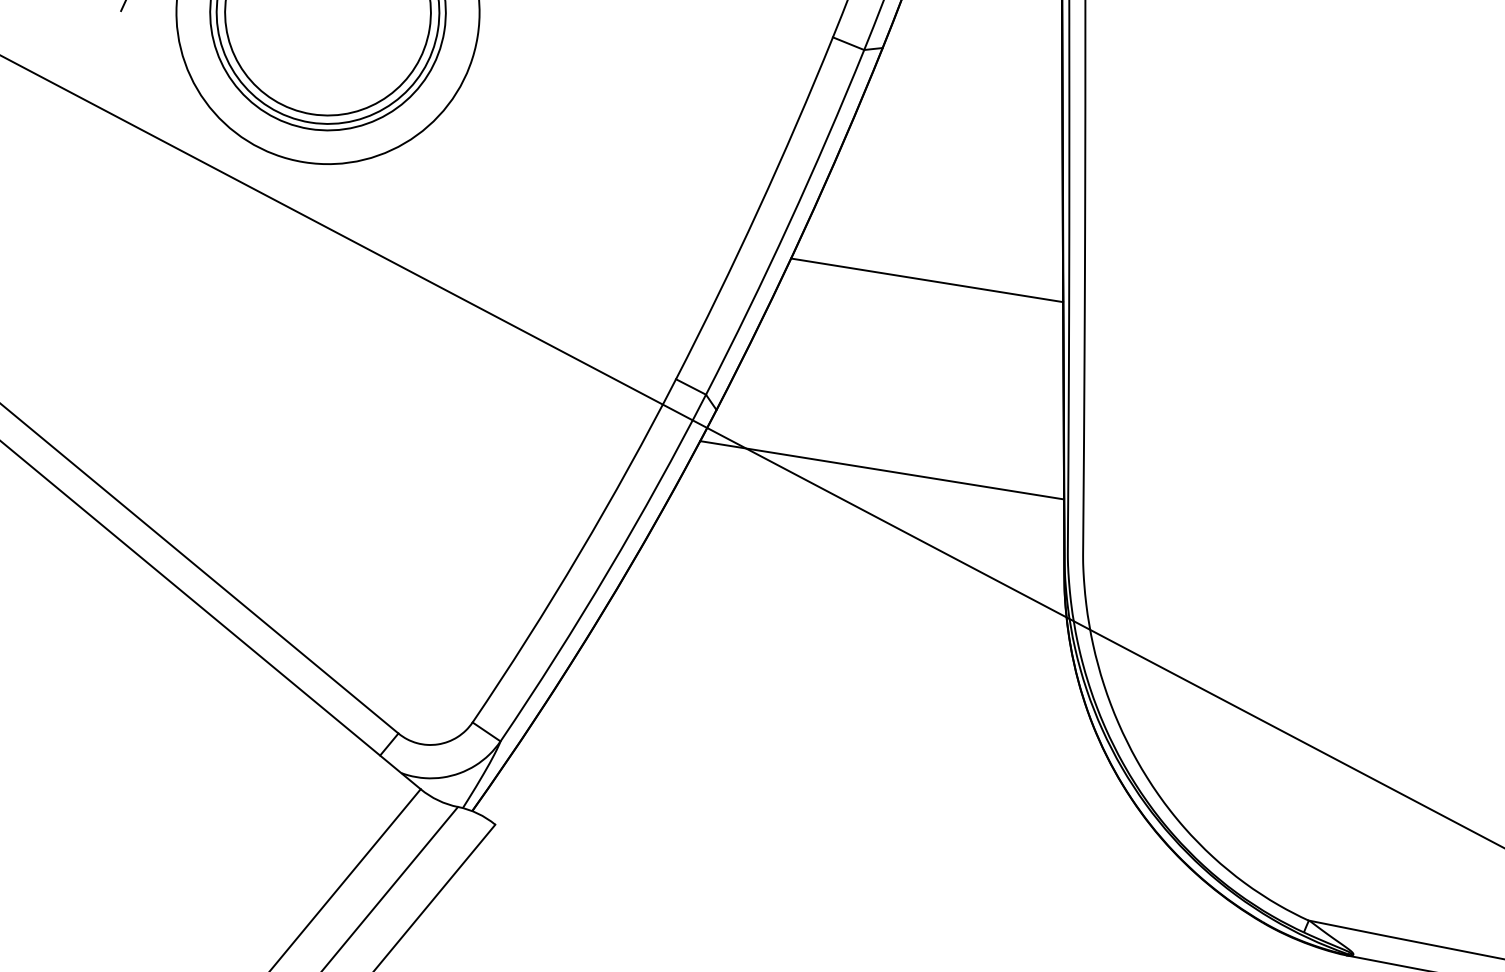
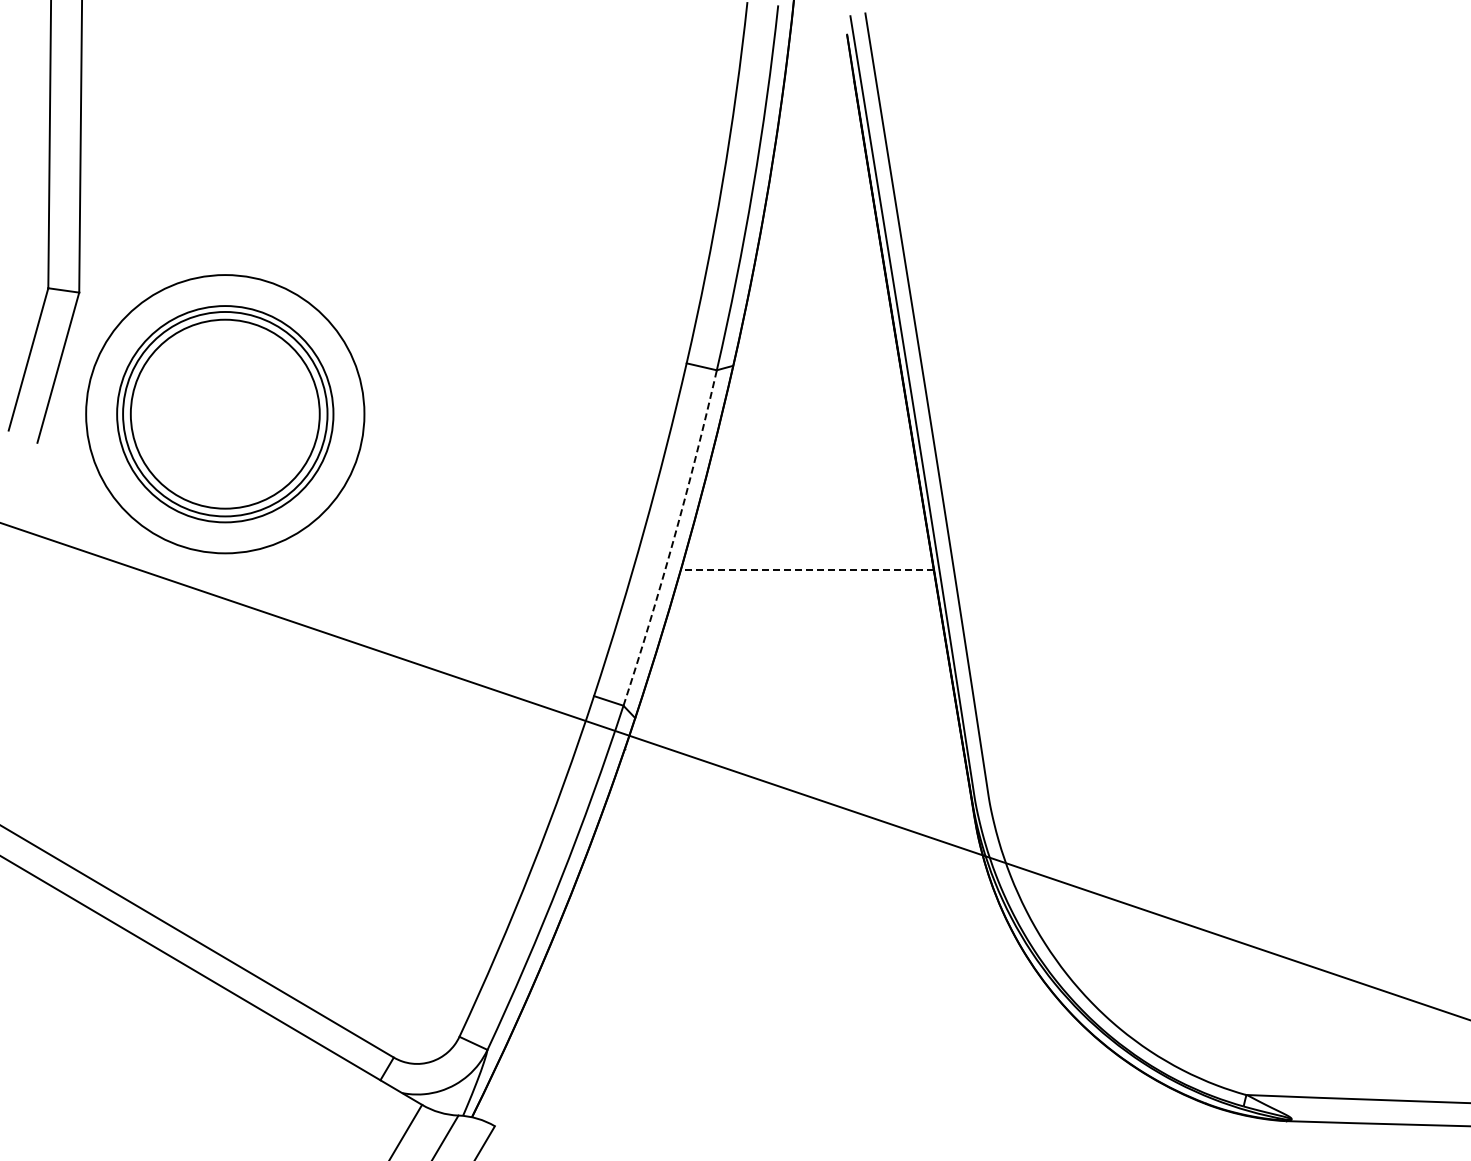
arc: (788, 224) -> (673, 539), solid -> dashed
line: (926, 279) -> (806, 569), solid -> dashed
line: (882, 470) -> (794, 748), removed

